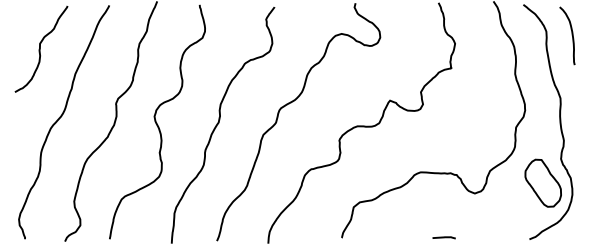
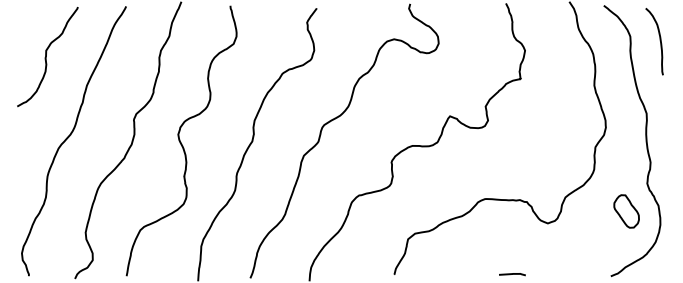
part: (542, 182) -> (625, 210), size x0.6

